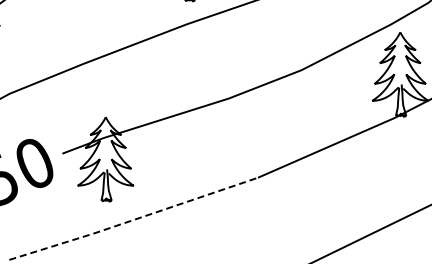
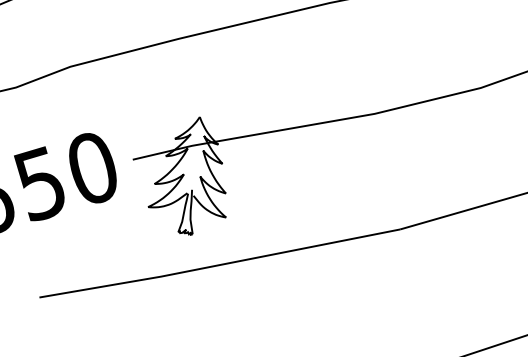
line: (133, 220) -> (219, 265), dashed -> solid

